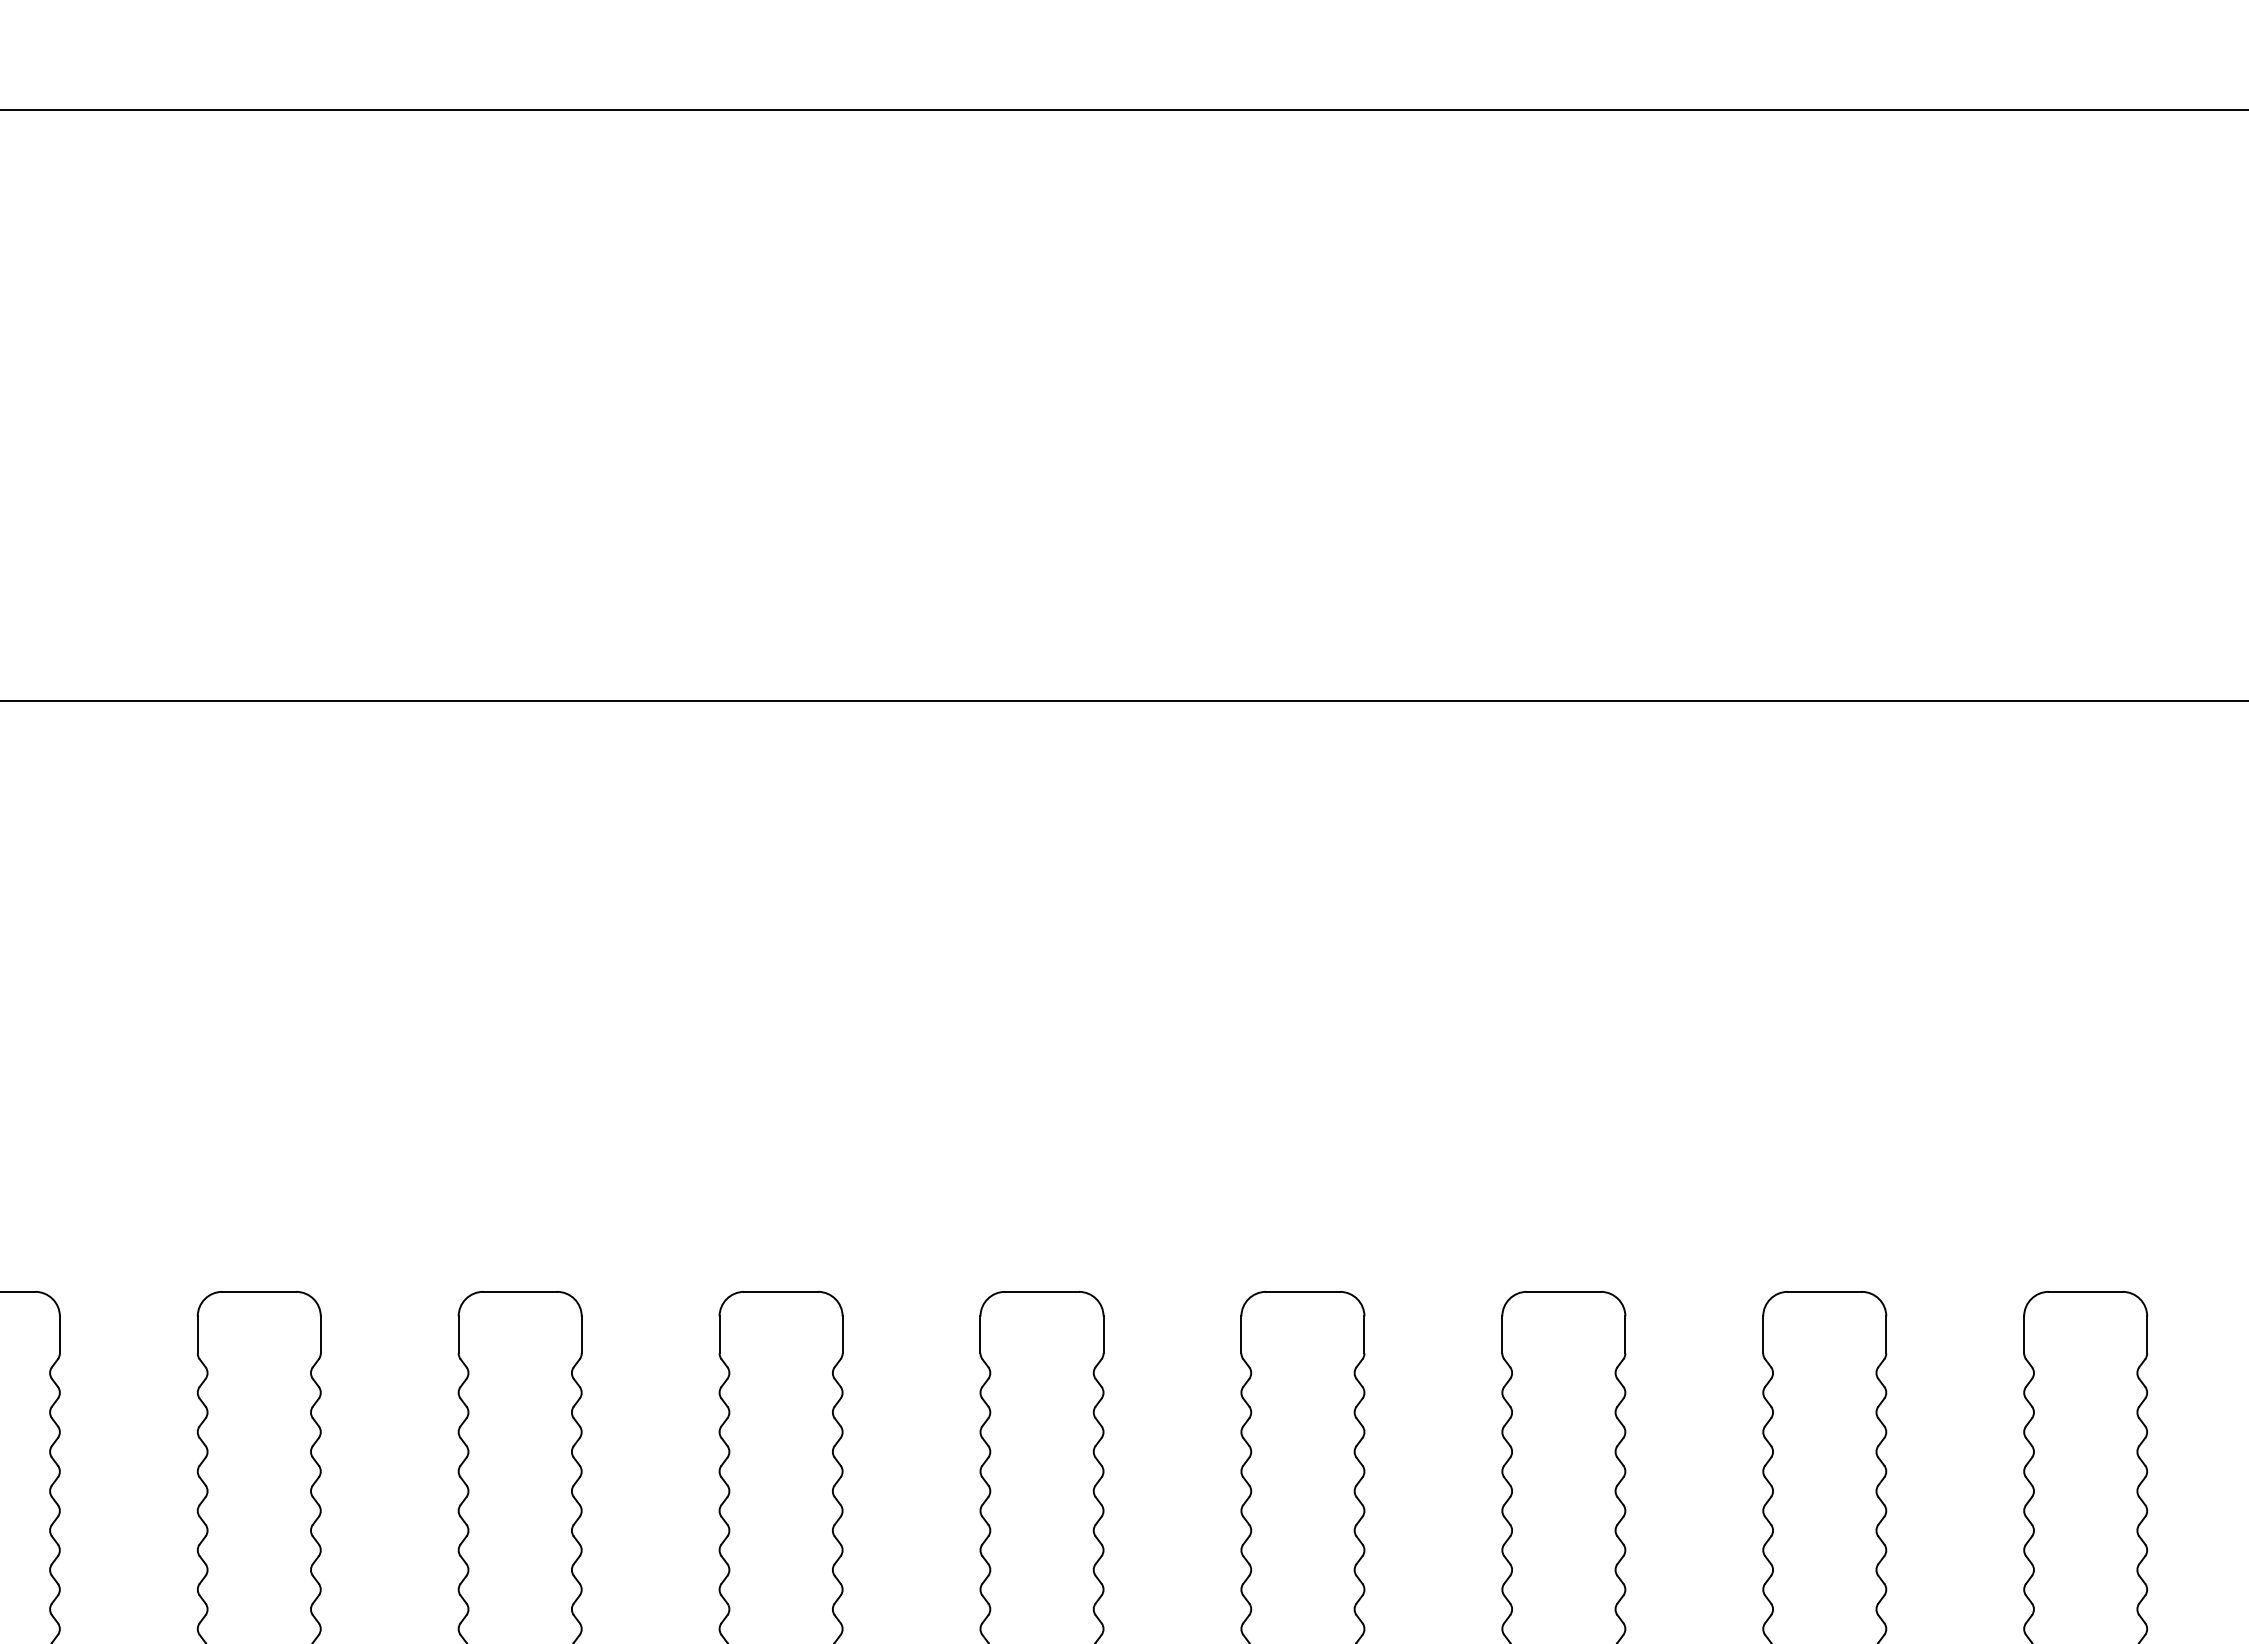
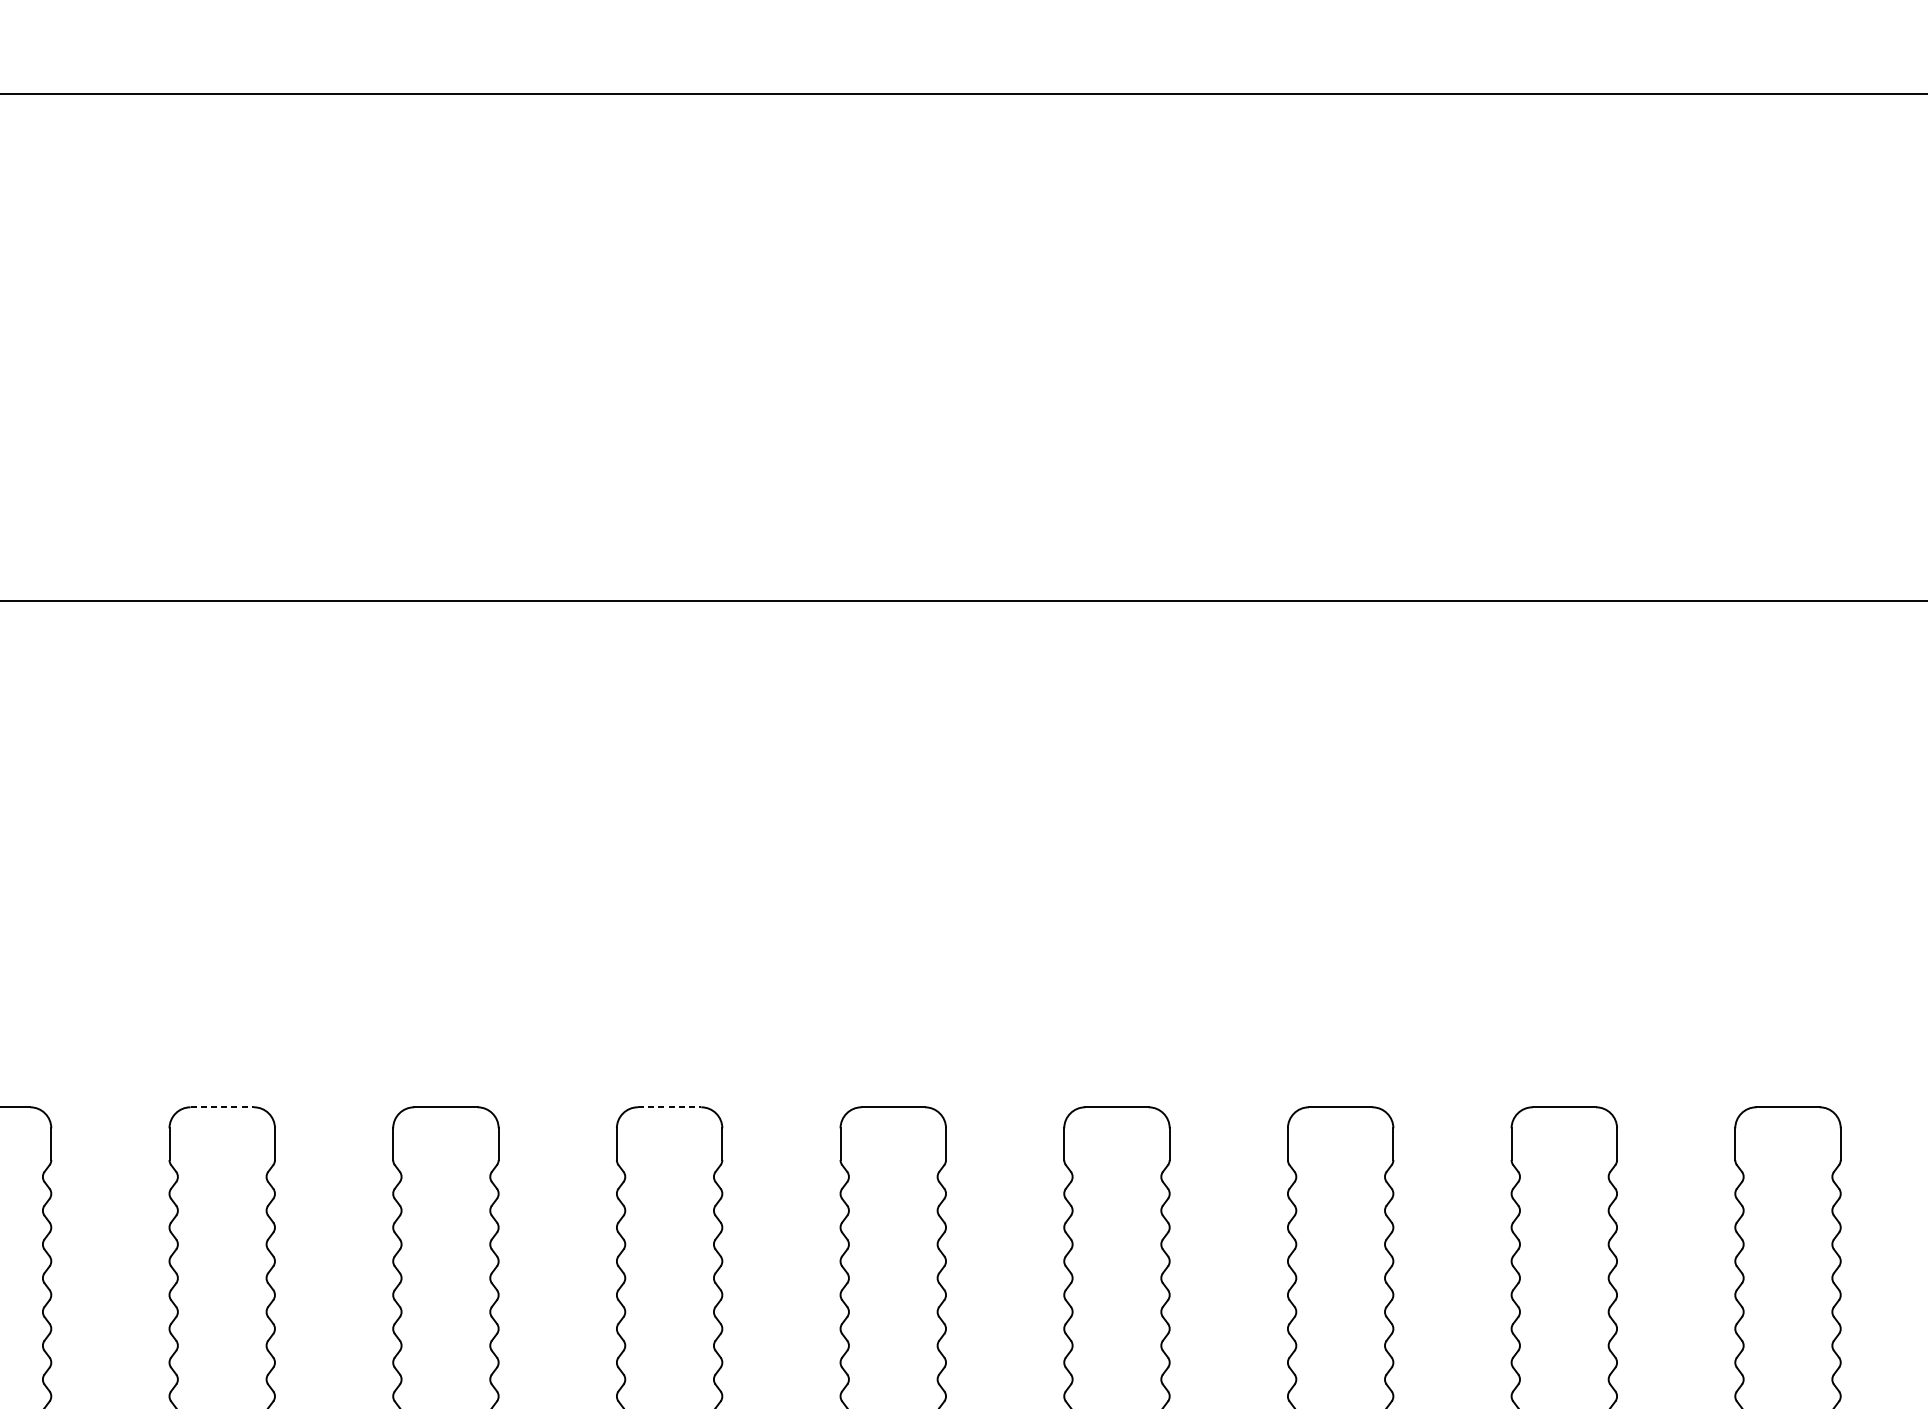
line: (259, 1291) -> (222, 1107), solid -> dashed
line: (781, 1291) -> (669, 1107), solid -> dashed

